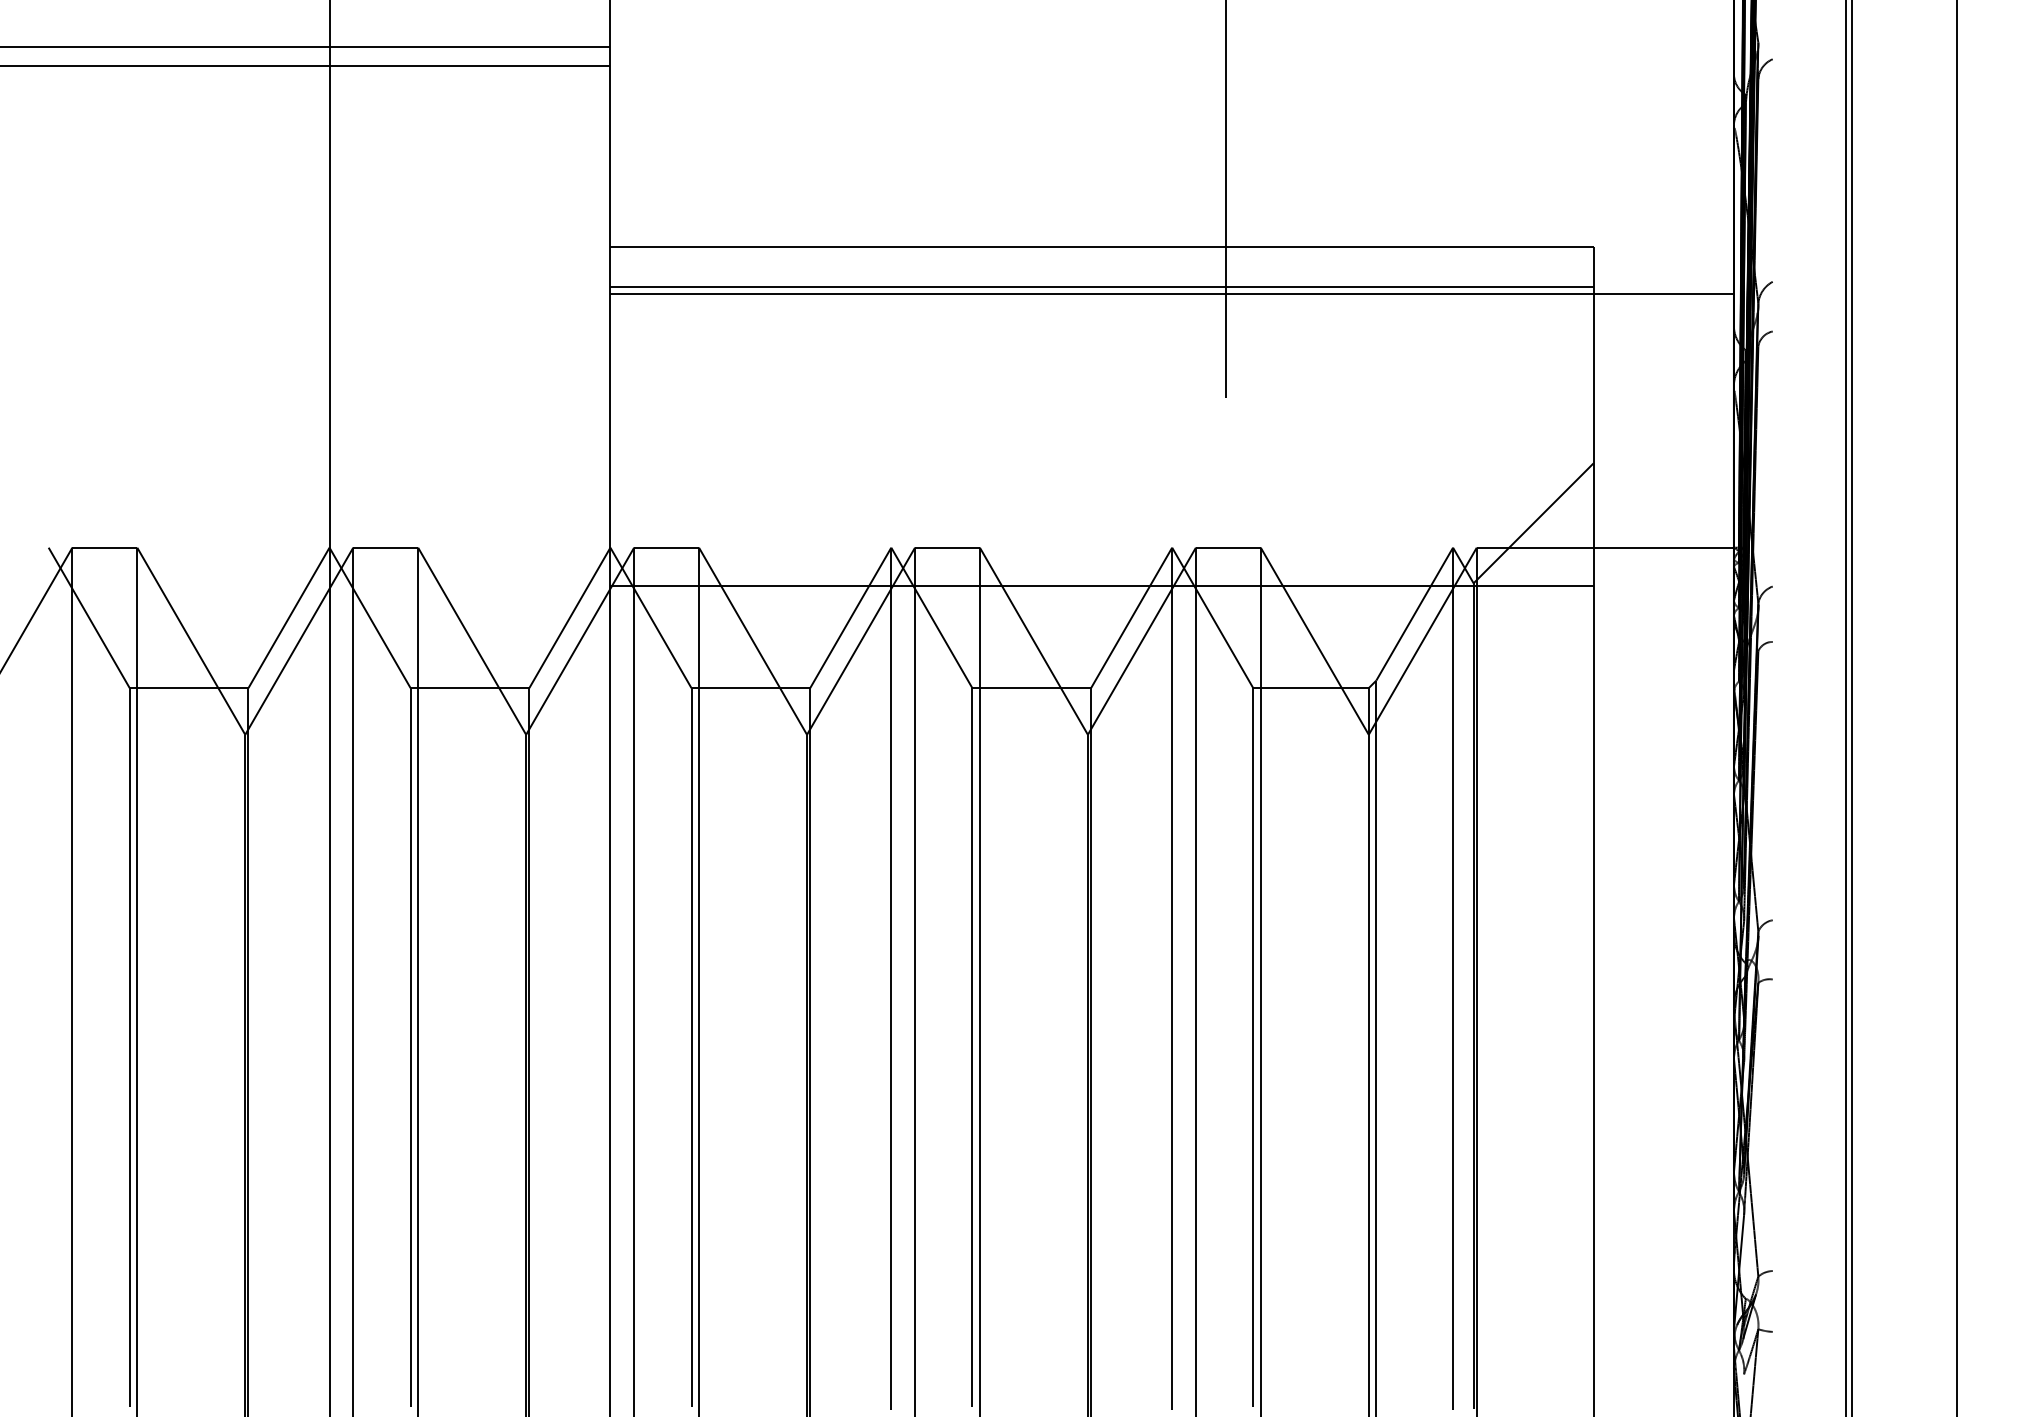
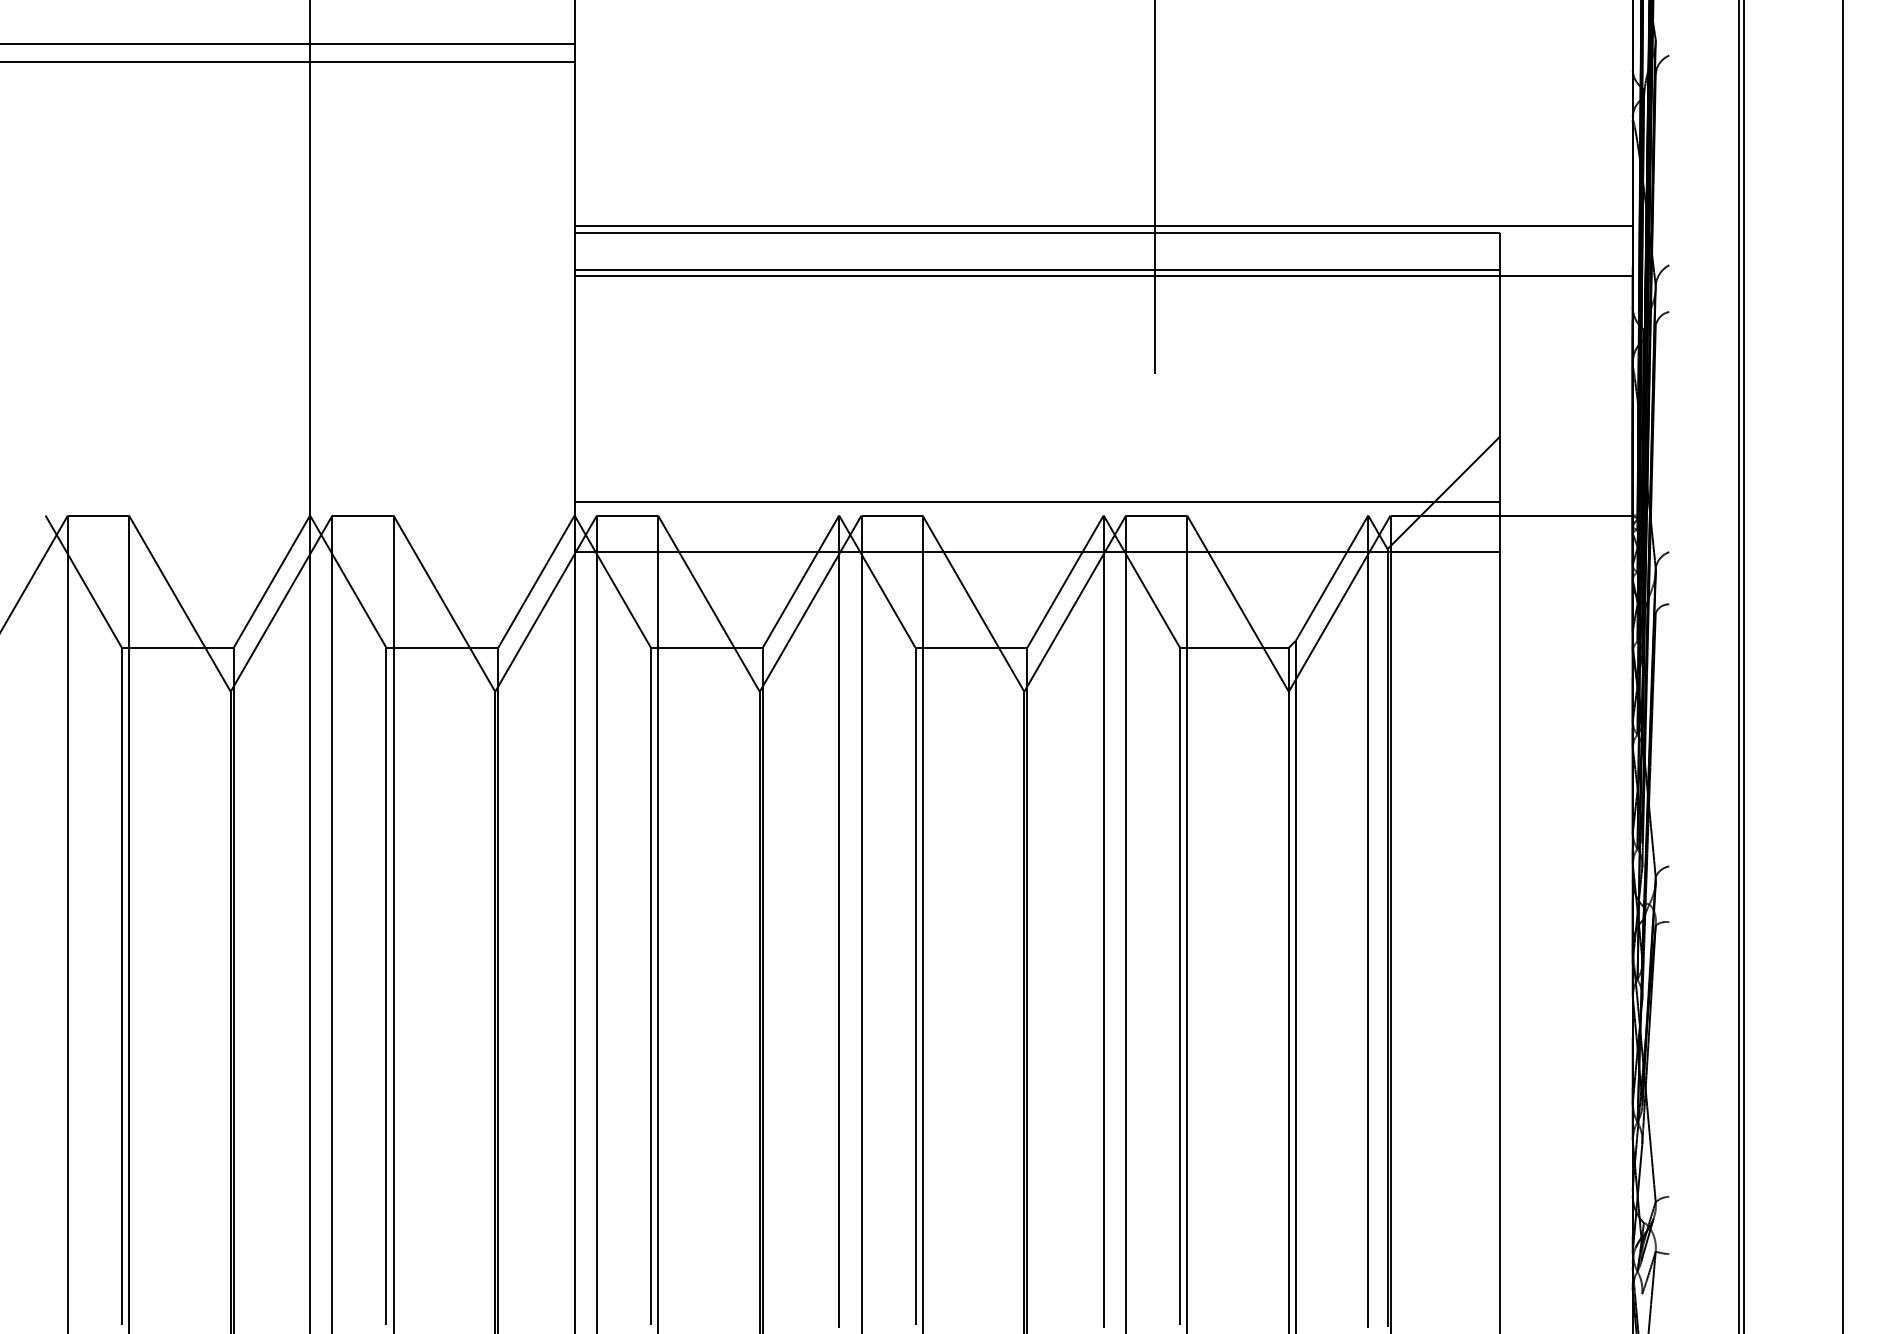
line: (1171, 239) -> (1103, 225), added
line: (1101, 533) -> (1037, 502), added

